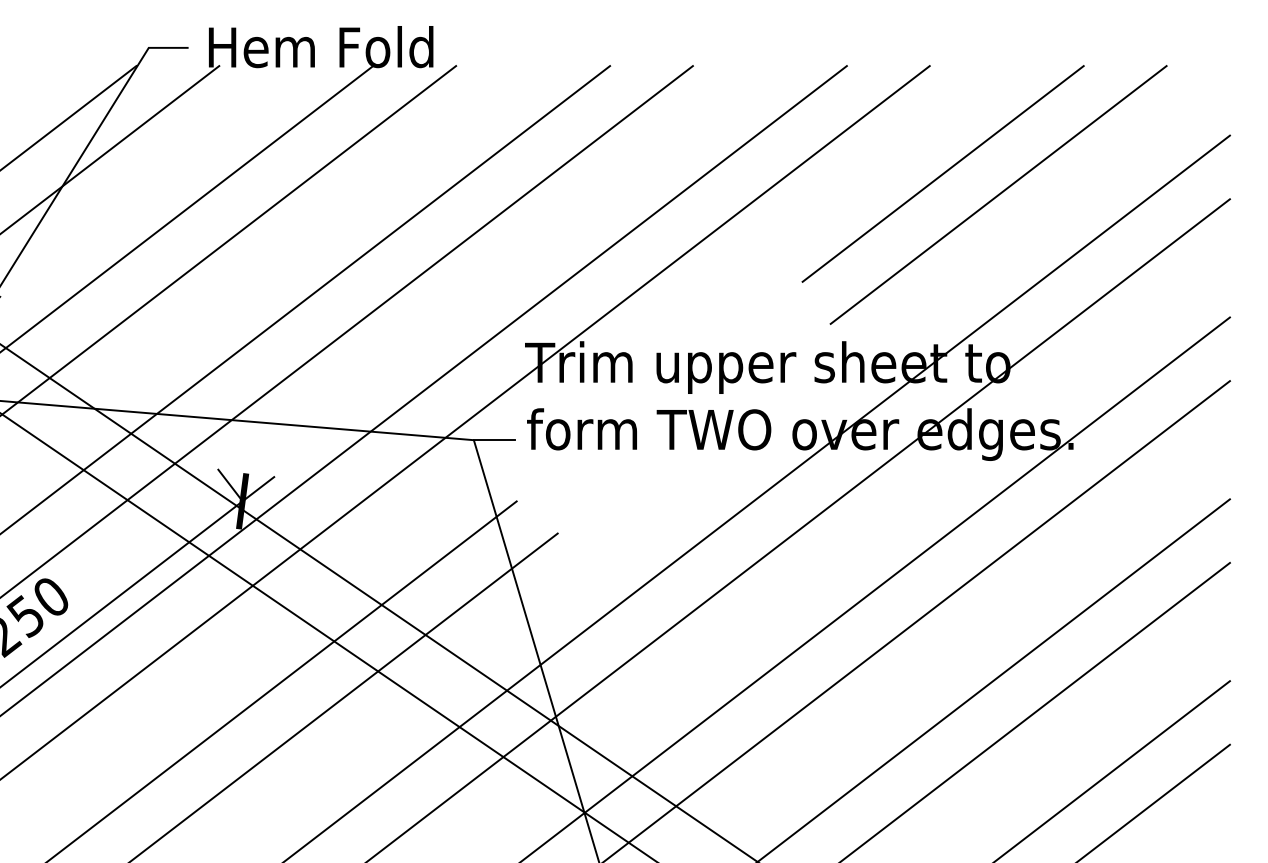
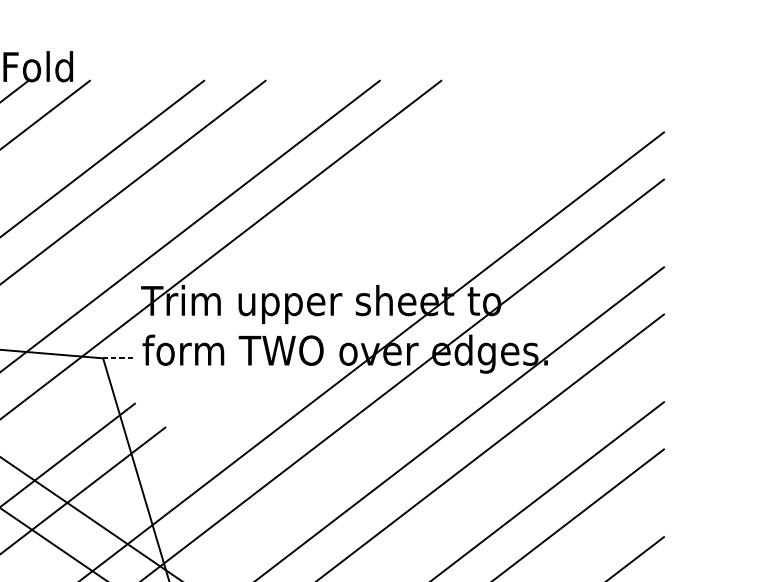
line: (942, 173) -> (450, 160), removed
line: (998, 194) -> (492, 176), removed
line: (494, 440) -> (118, 358), solid -> dashed

